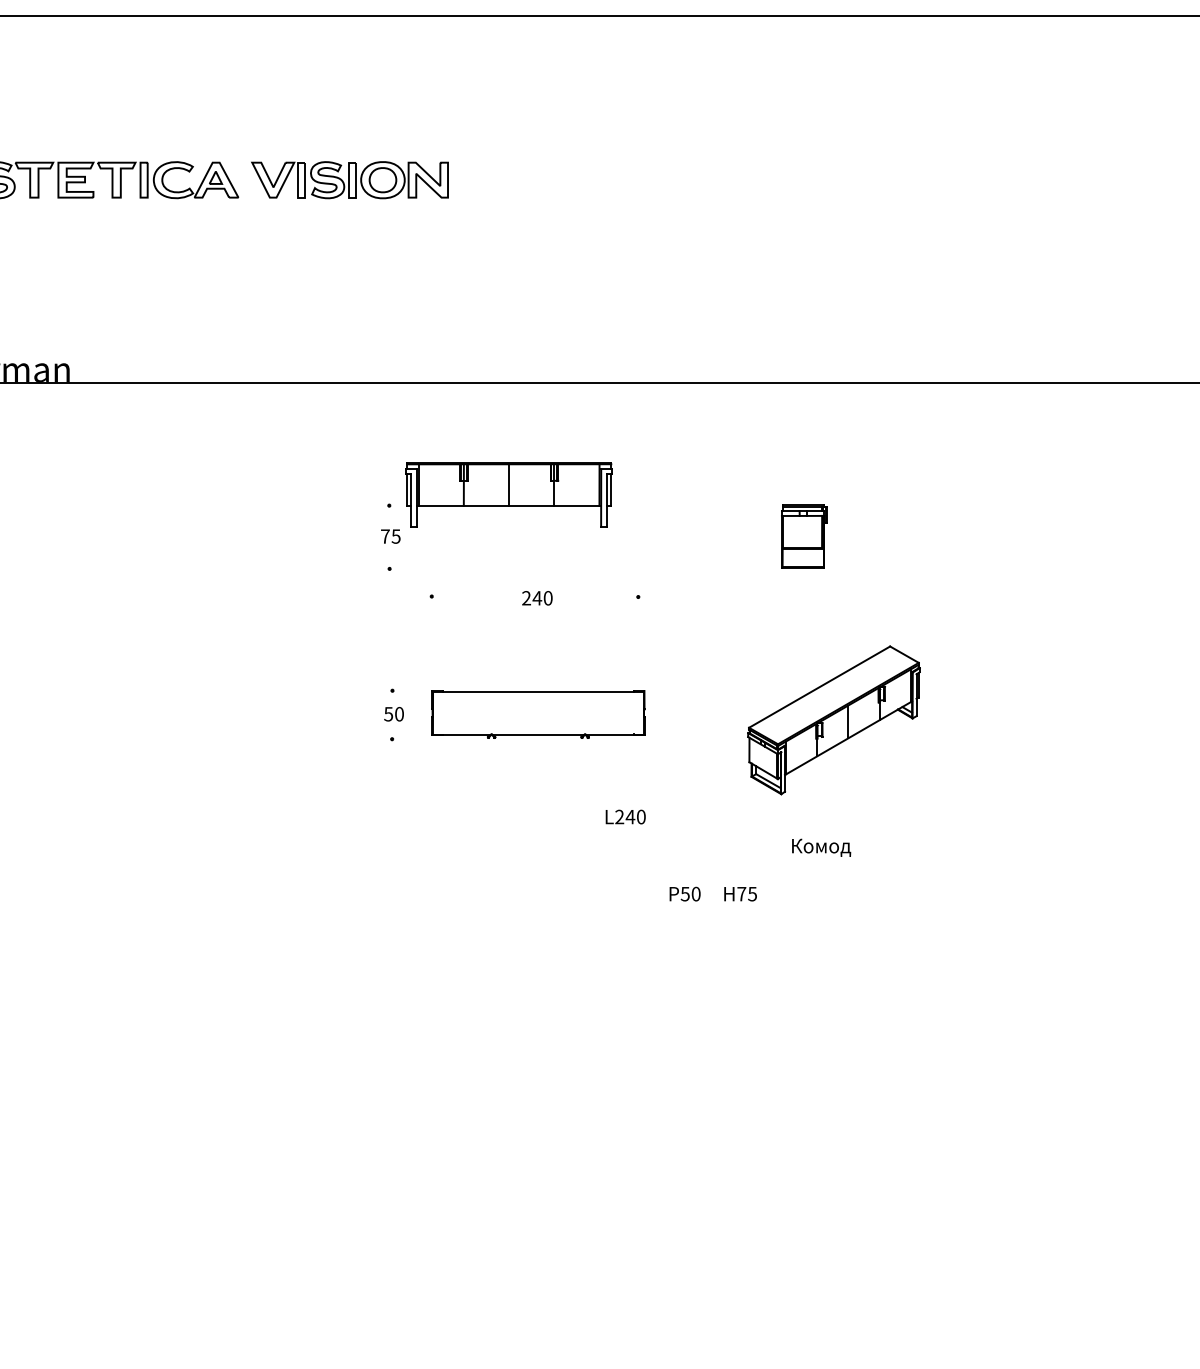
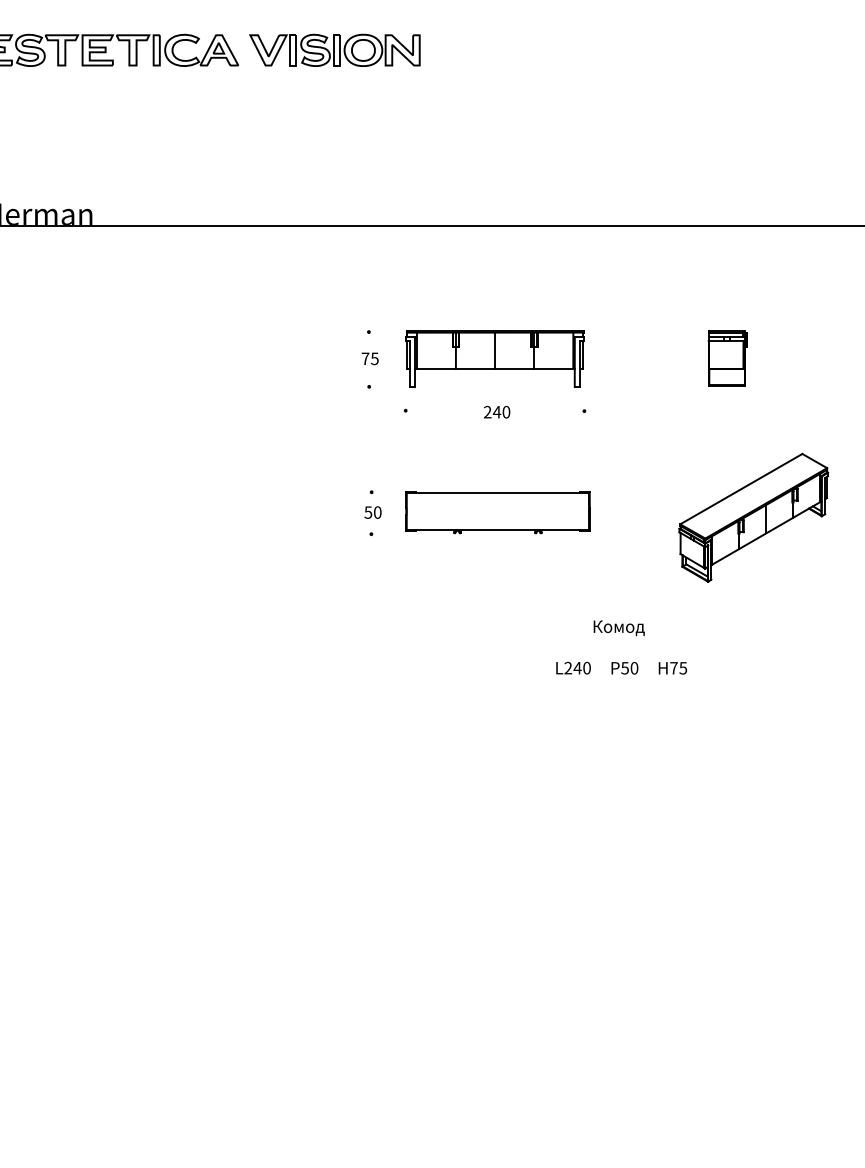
part: (508, 494) -> (494, 358), moved
text: (625, 816) -> (573, 667), moved
text: (821, 847) -> (619, 627), moved

